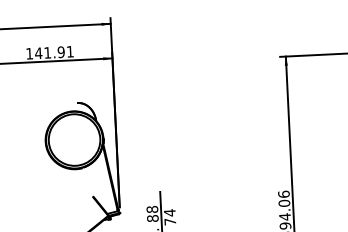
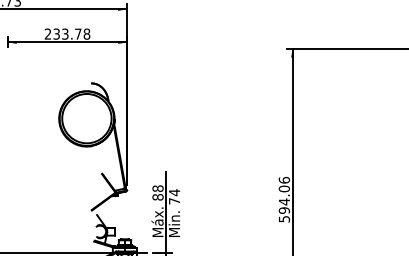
text: (49, 52) -> (67, 33), 141.91 -> 233.78

